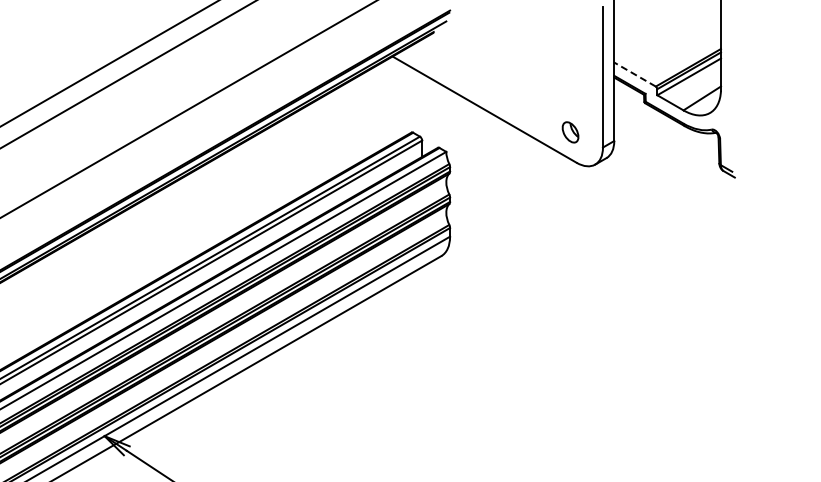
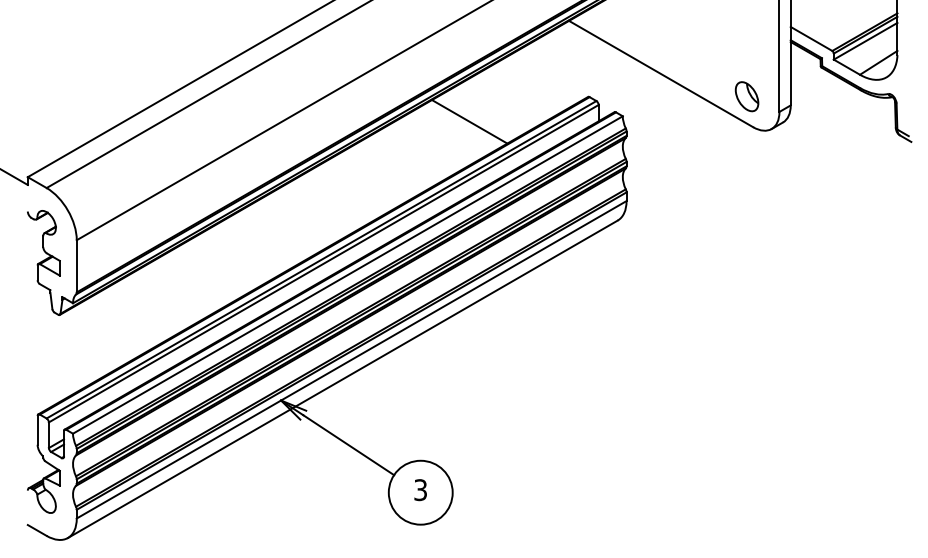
line: (635, 74) -> (811, 38), dashed -> solid
part: (570, 132) -> (746, 96), size x1.43
line: (293, 157) -> (469, 121), added

